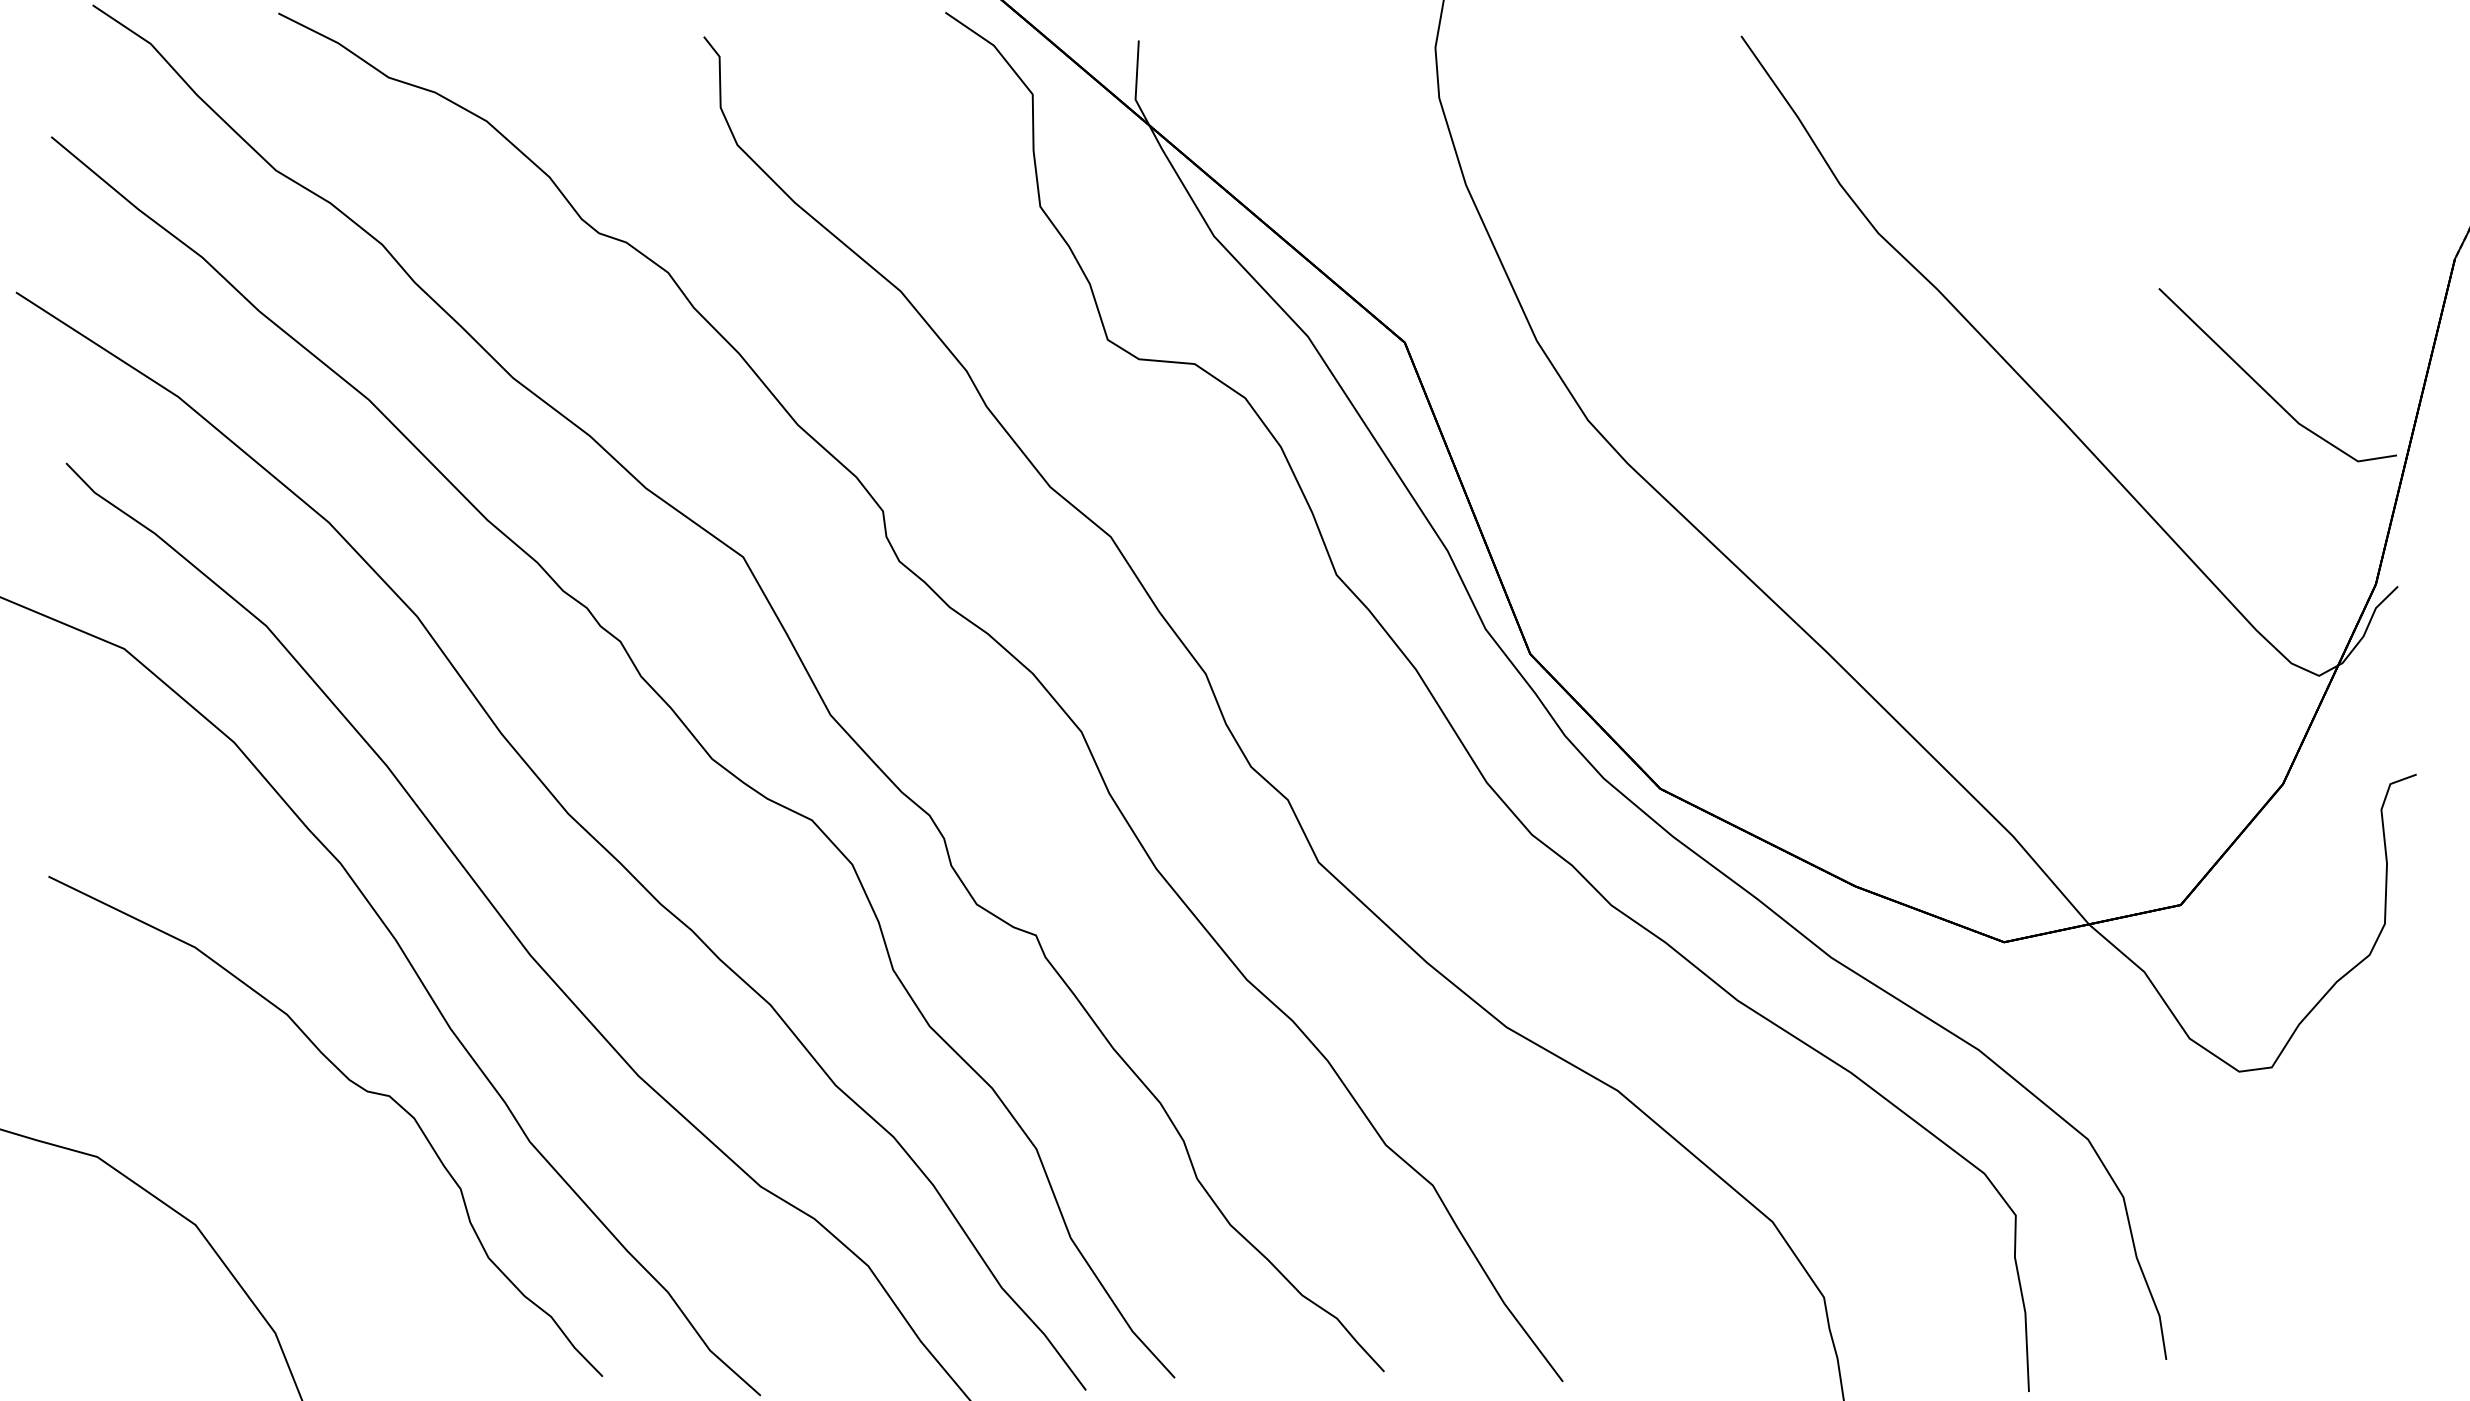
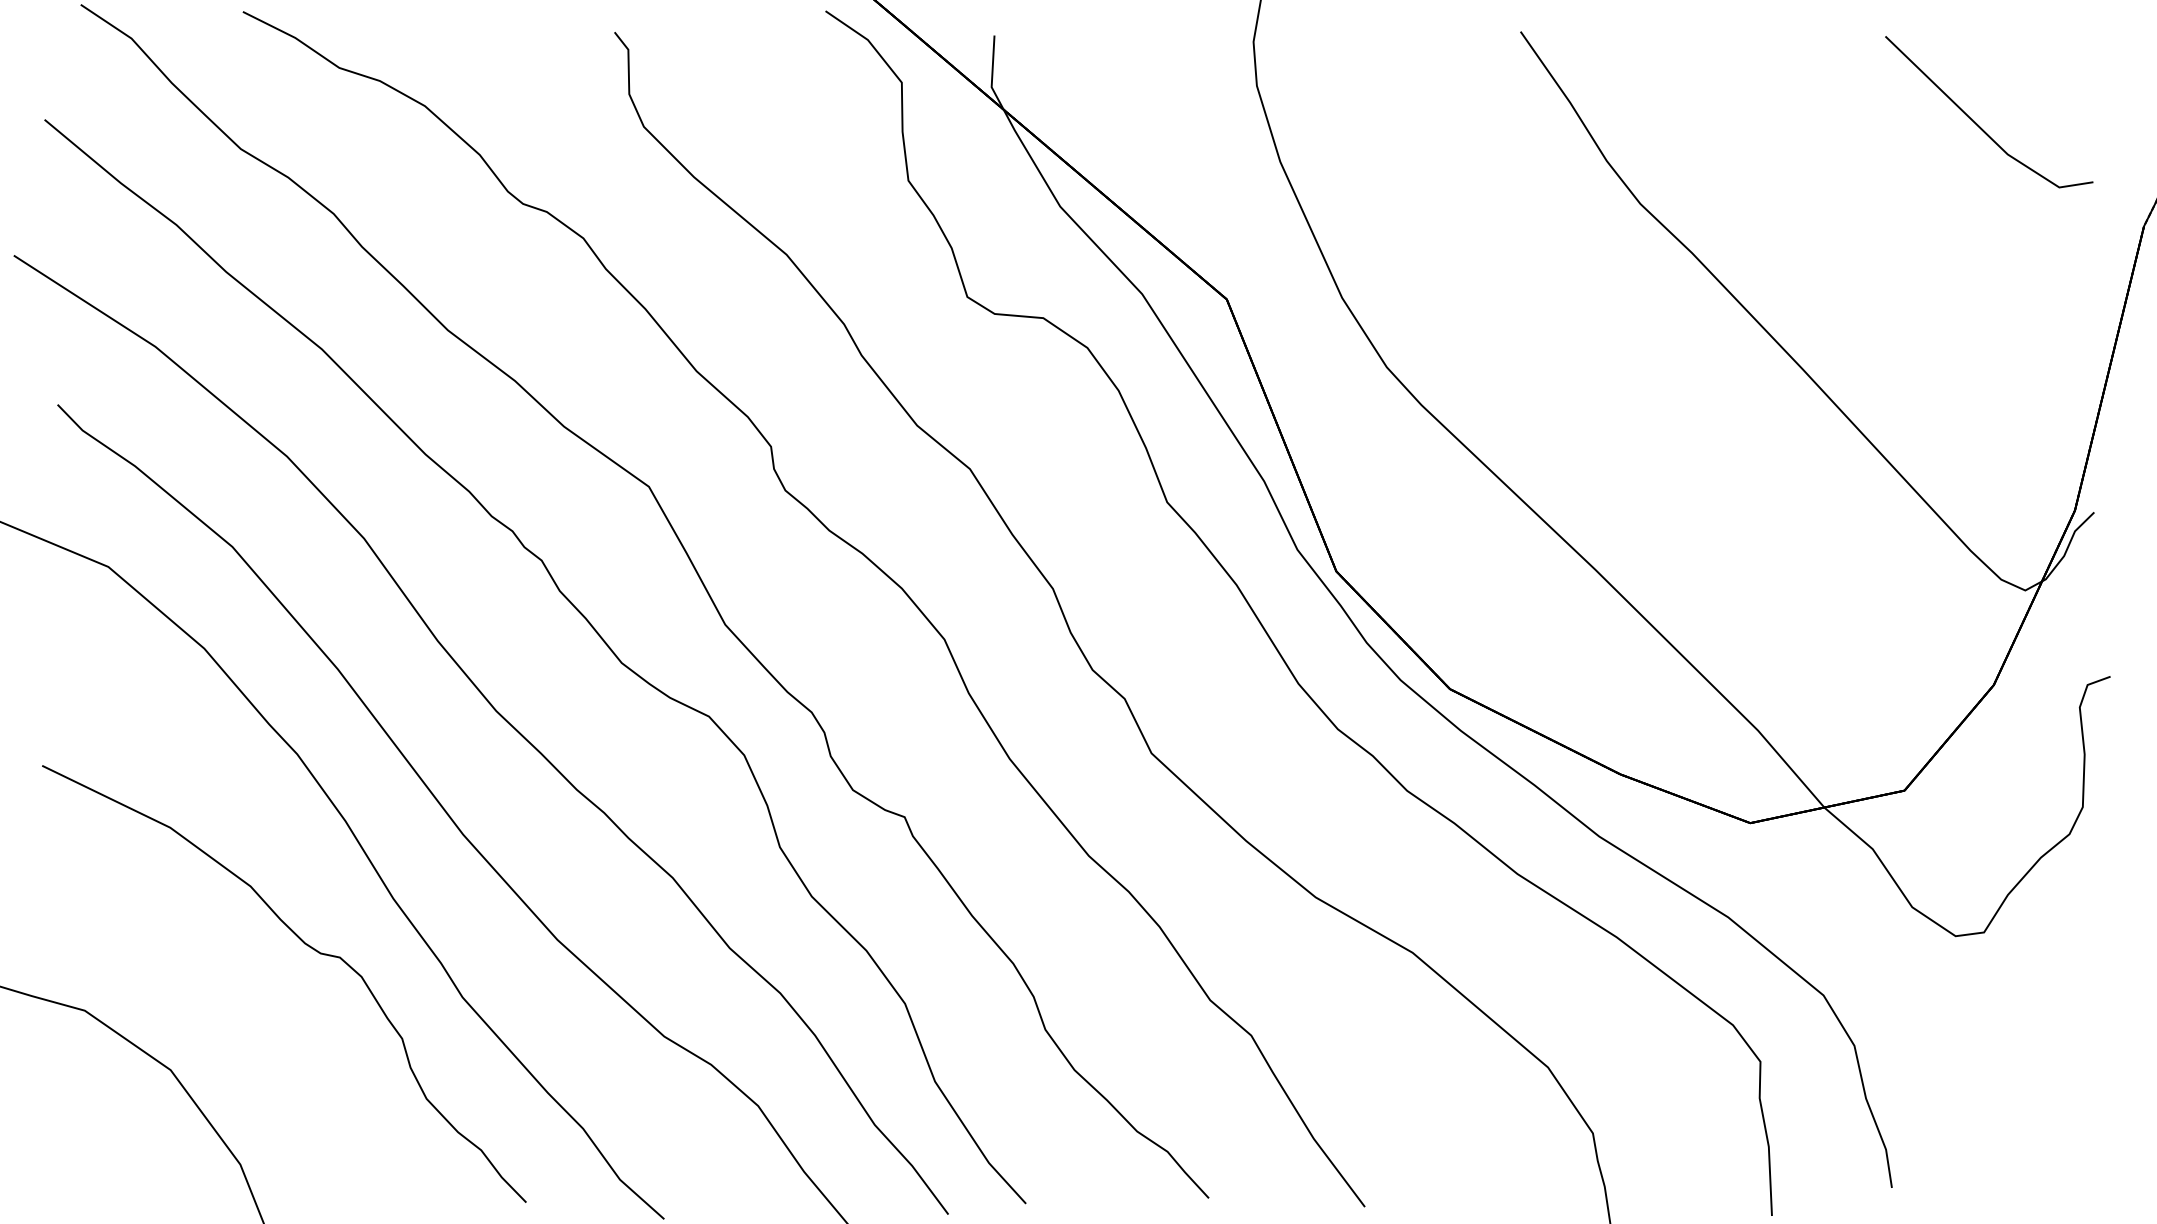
part: (2266, 390) -> (1979, 125), moved

